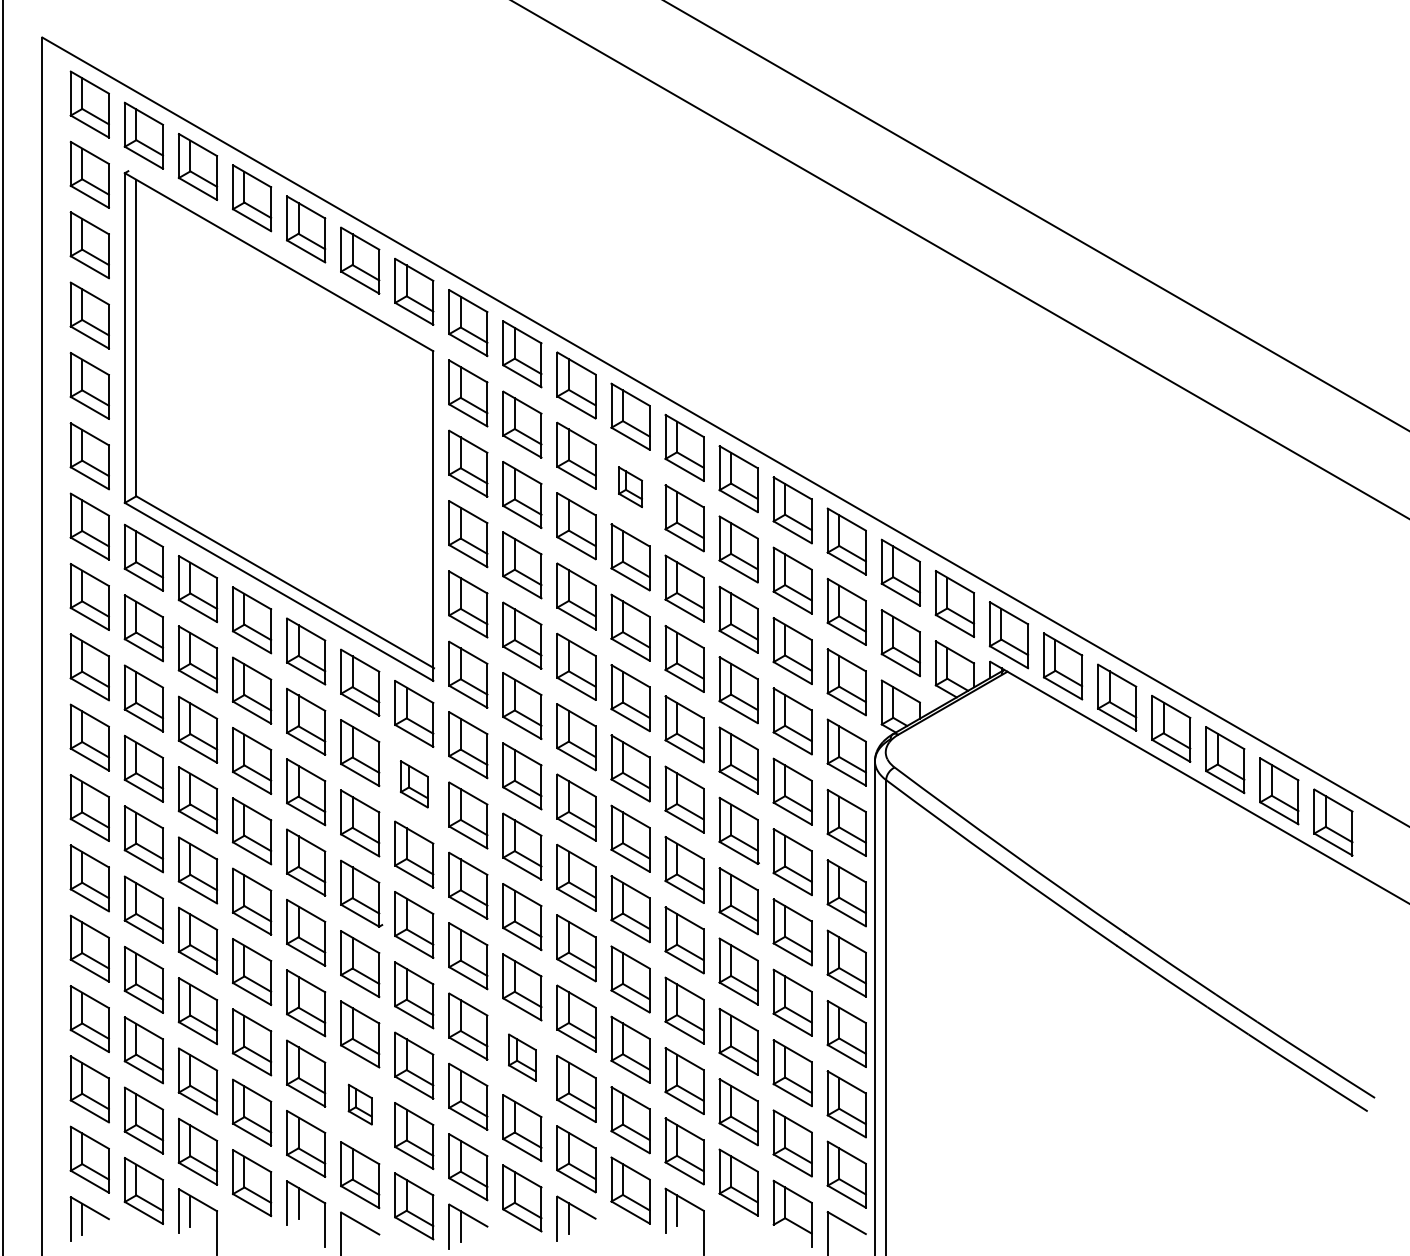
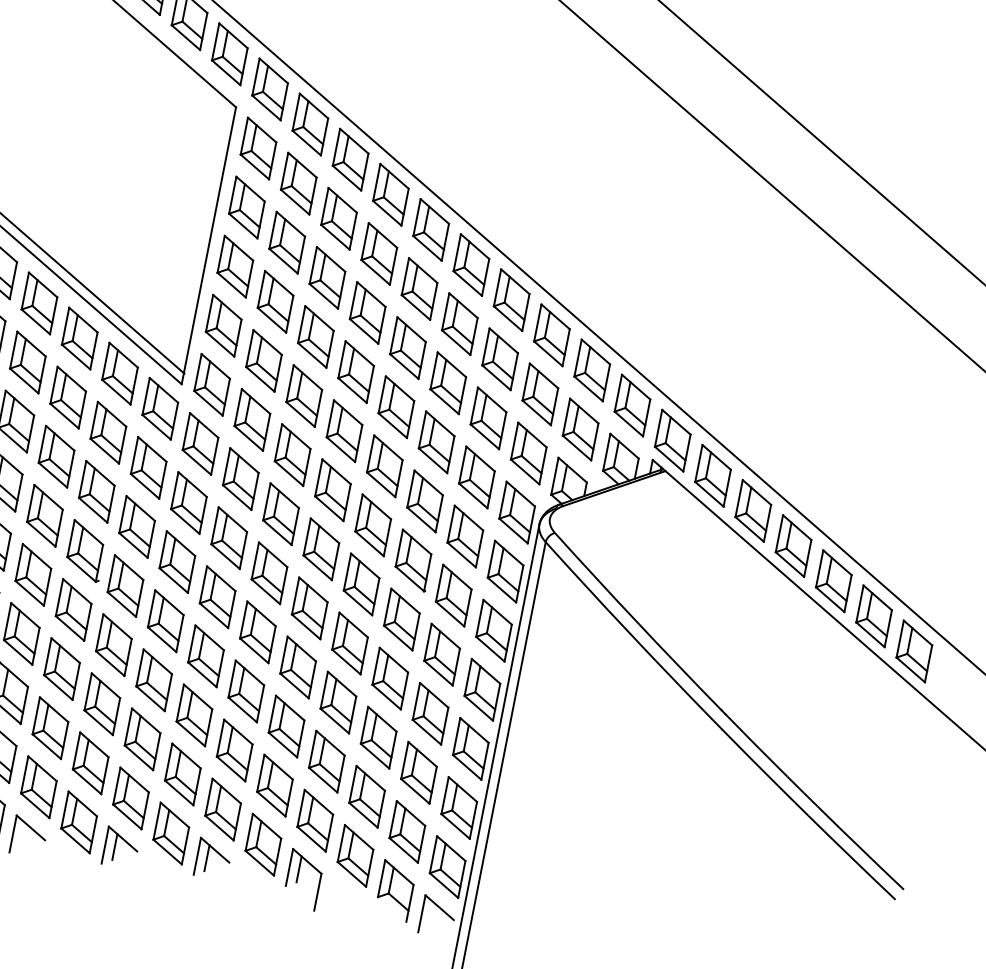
part: (630, 487) -> (379, 254), size x1.67
part: (414, 784) -> (148, 468), size x1.43
part: (522, 1057) -> (194, 715), size x1.43
part: (360, 1104) -> (50, 727), size x1.67

